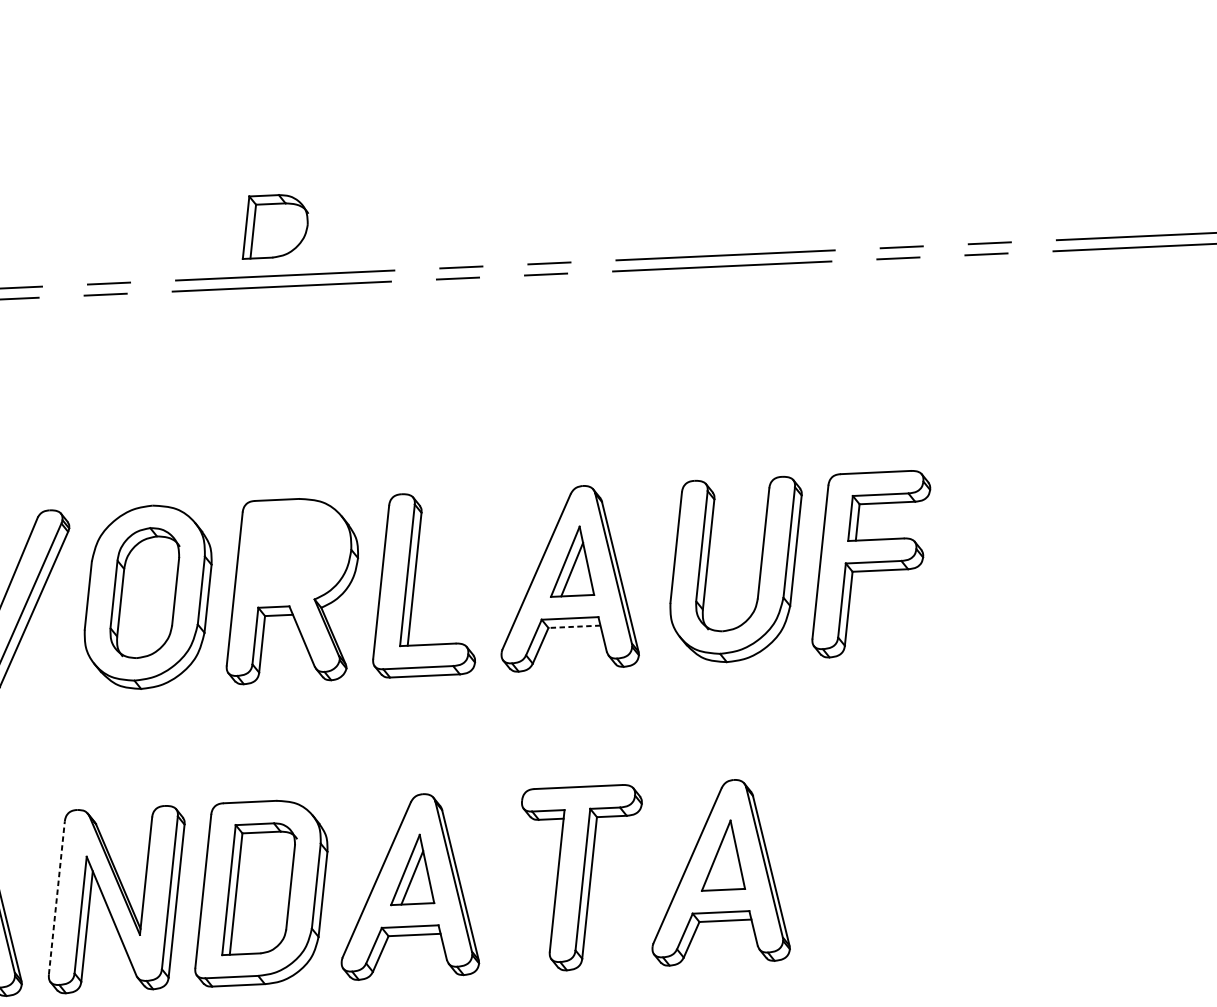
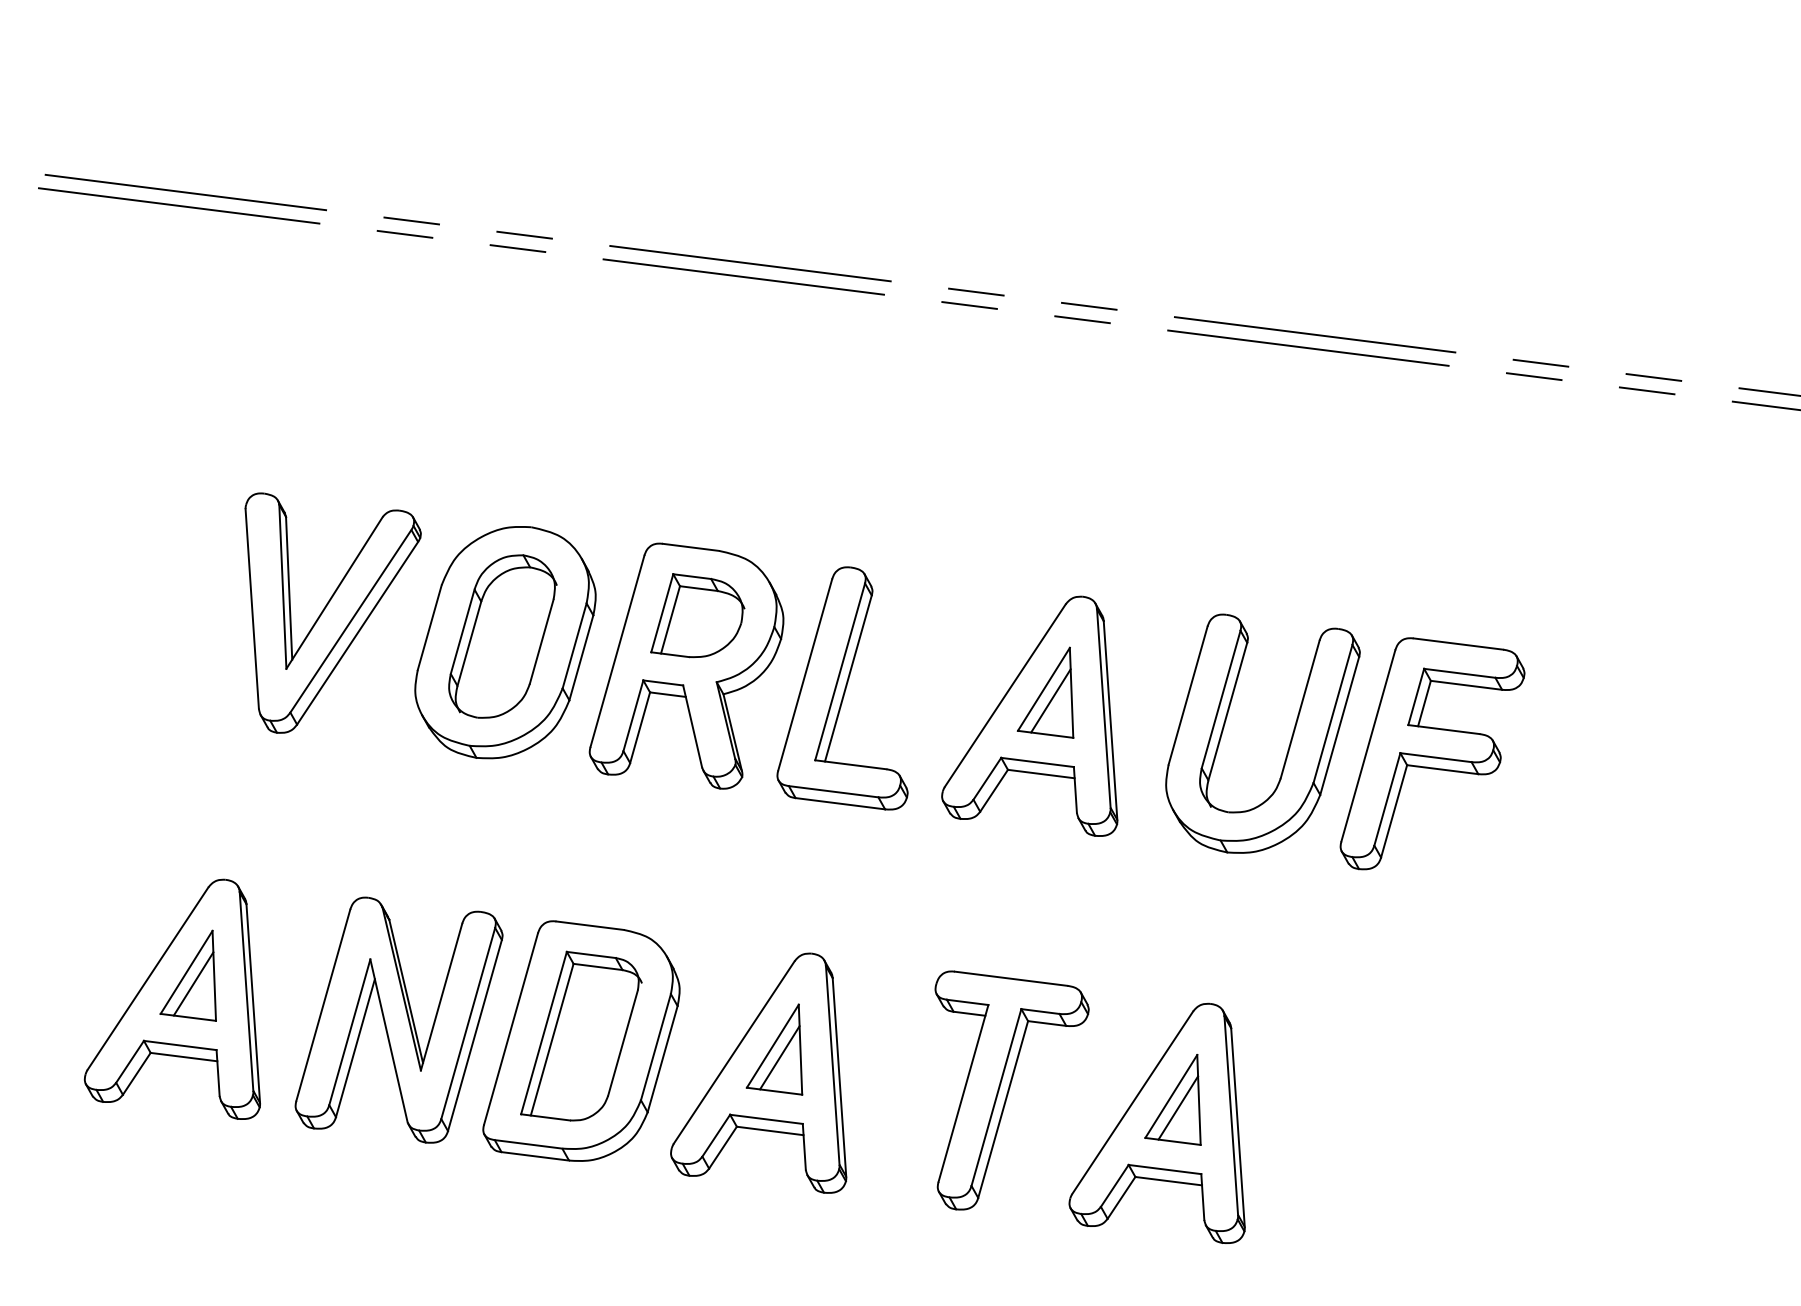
part: (273, 224) -> (697, 615), moved
line: (574, 627) -> (1041, 774), dashed -> solid
line: (723, 863) -> (1178, 1107), added
line: (56, 897) -> (323, 1004), dashed -> solid

